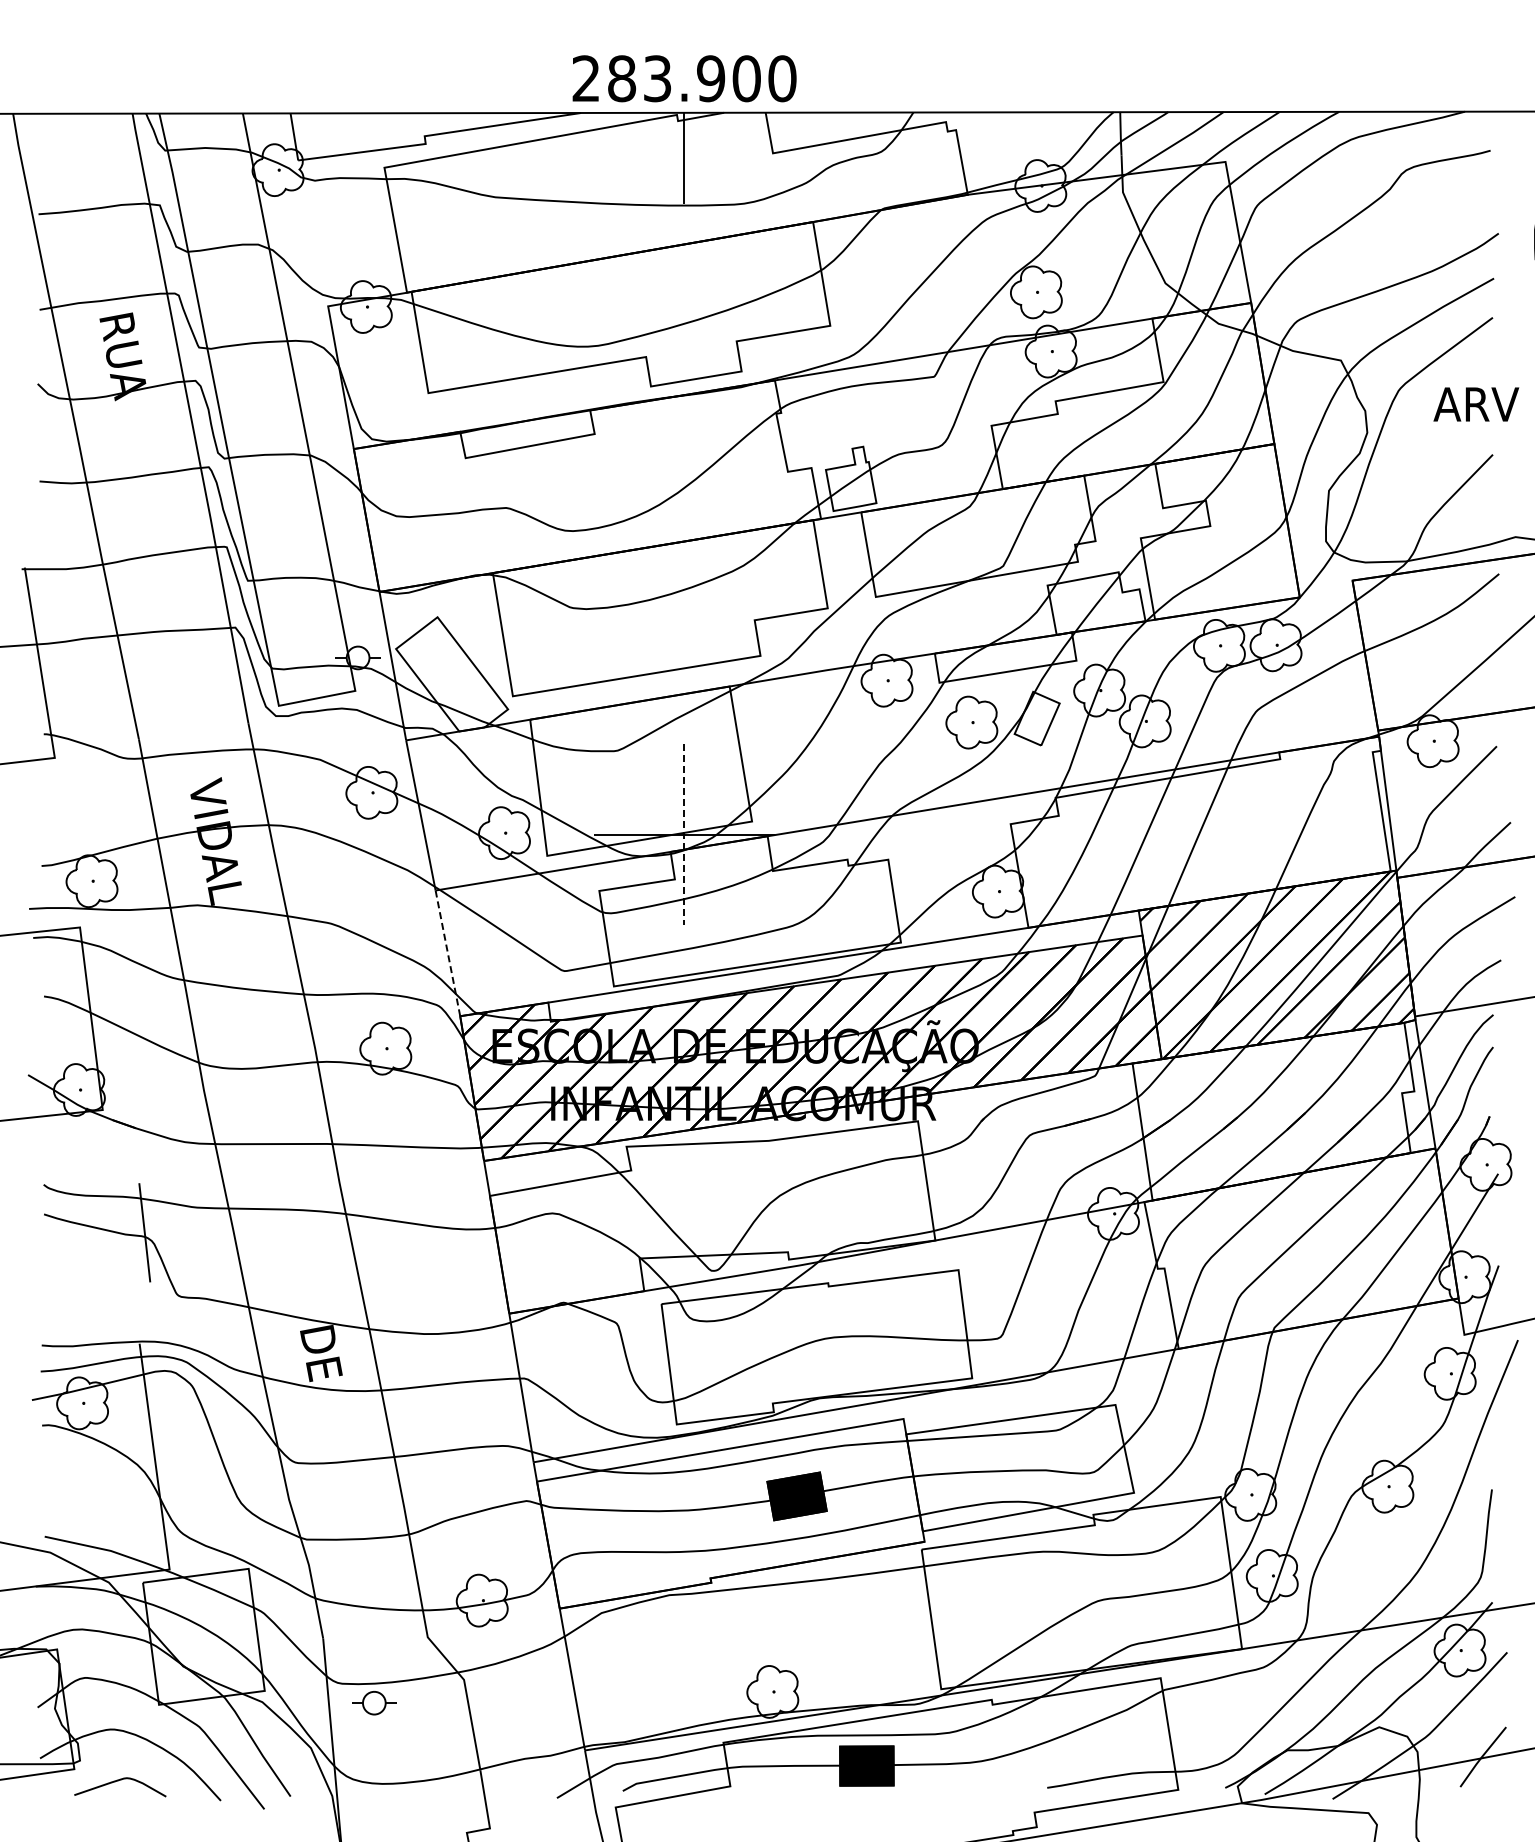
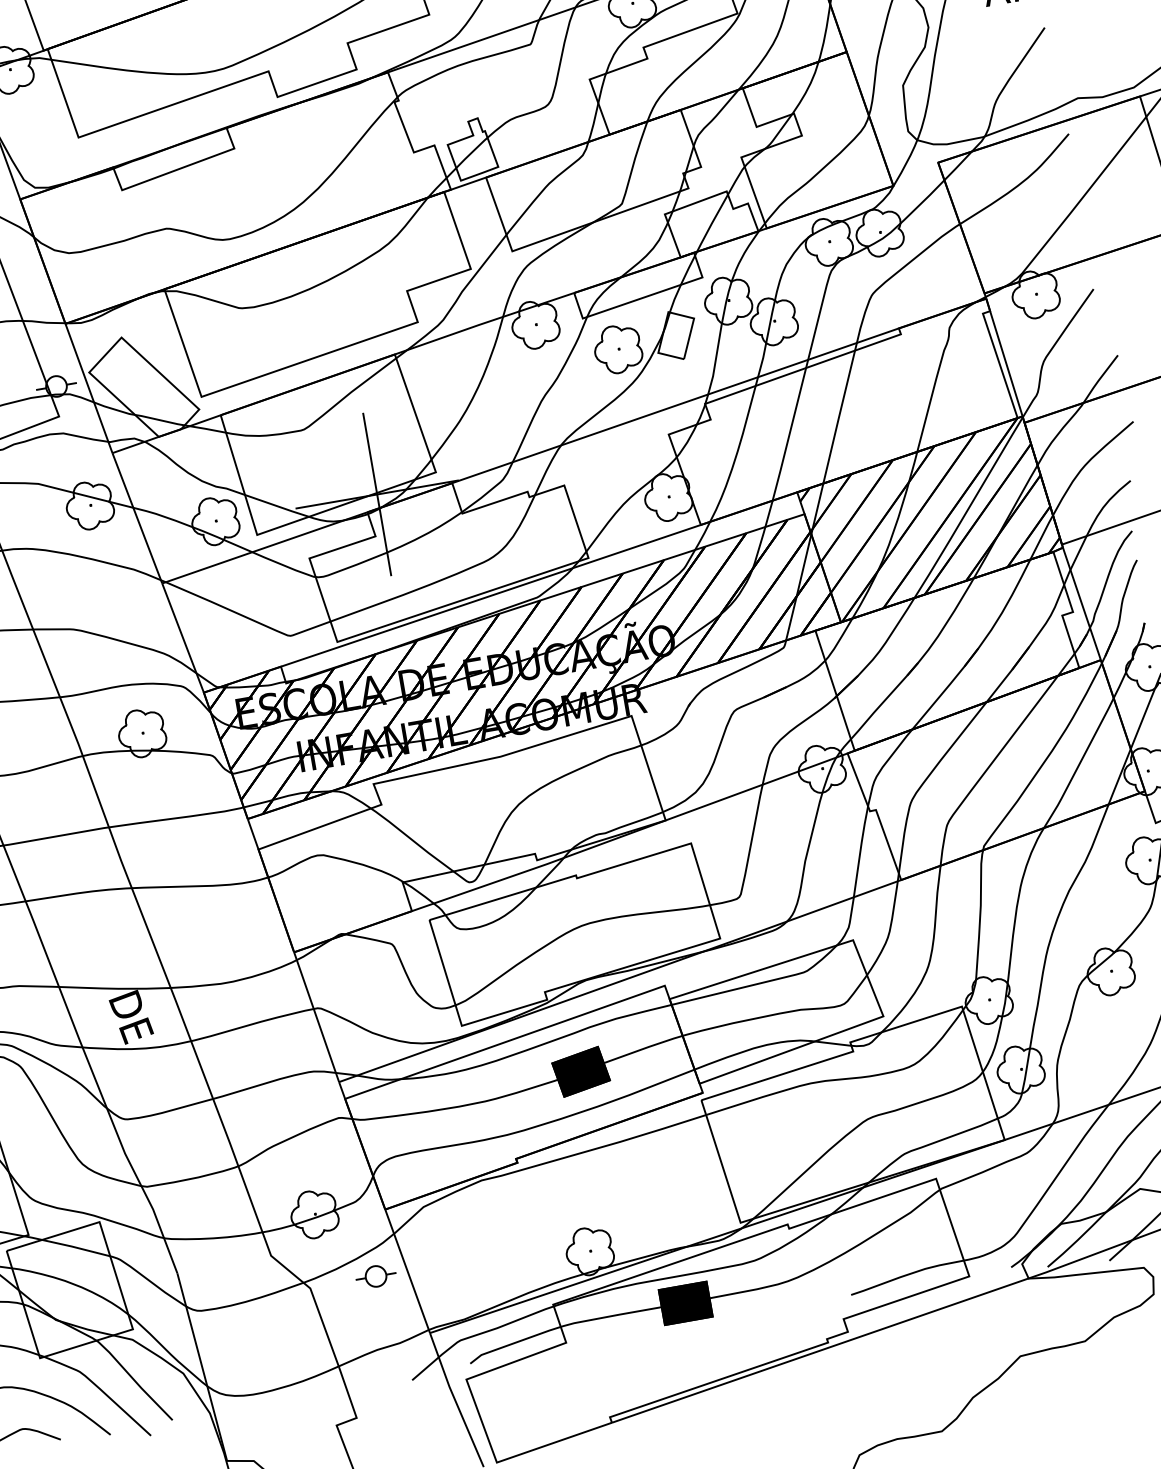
line: (684, 834) -> (377, 494), dashed -> solid
line: (447, 952) -> (182, 637), dashed -> solid
part: (374, 1703) -> (376, 1276), moved

